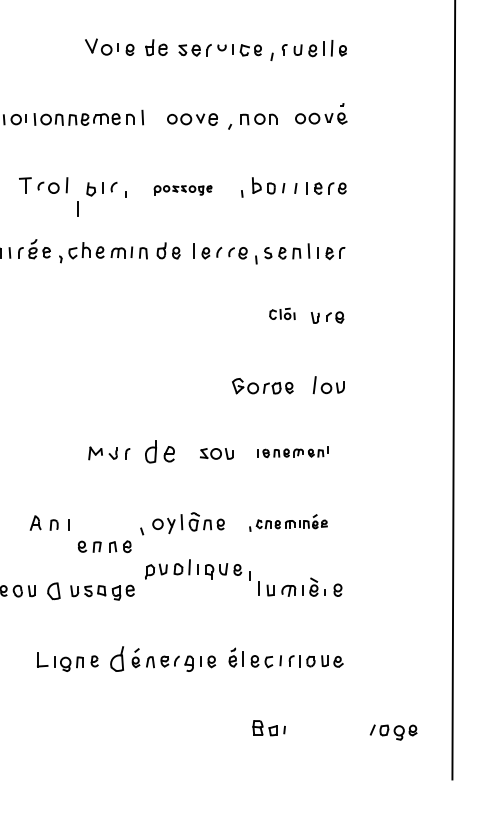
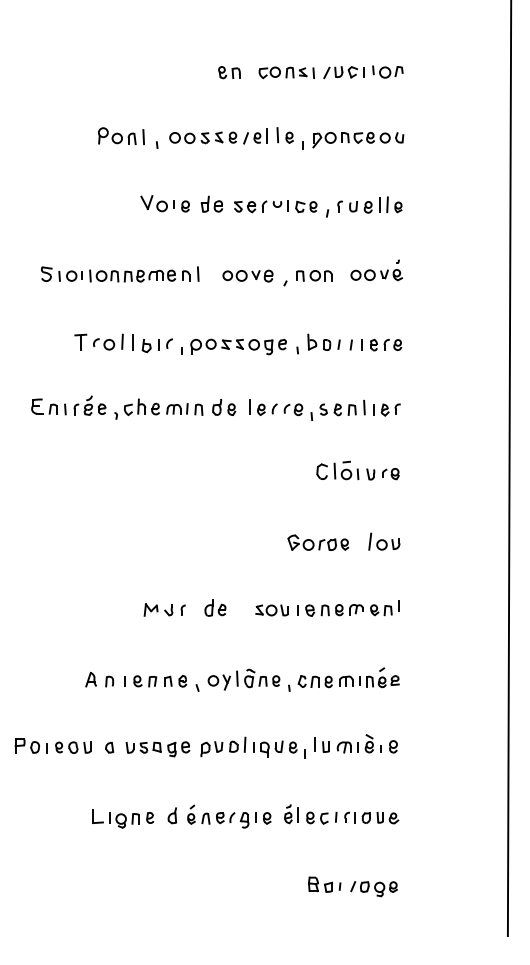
part: (183, 189) -> (238, 346), size x1.67
line: (77, 208) -> (132, 342), moved
part: (282, 313) -> (337, 470), size x1.67
part: (160, 450) -> (215, 607), size x0.71
part: (293, 451) -> (348, 608), size x1.43
part: (288, 522) -> (343, 679), size x1.43
part: (105, 546) -> (160, 681), moved
part: (197, 569) -> (252, 747), moved
part: (54, 590) -> (109, 747), size x0.62
part: (116, 658) -> (171, 815), size x0.62
part: (393, 732) -> (373, 889), moved

